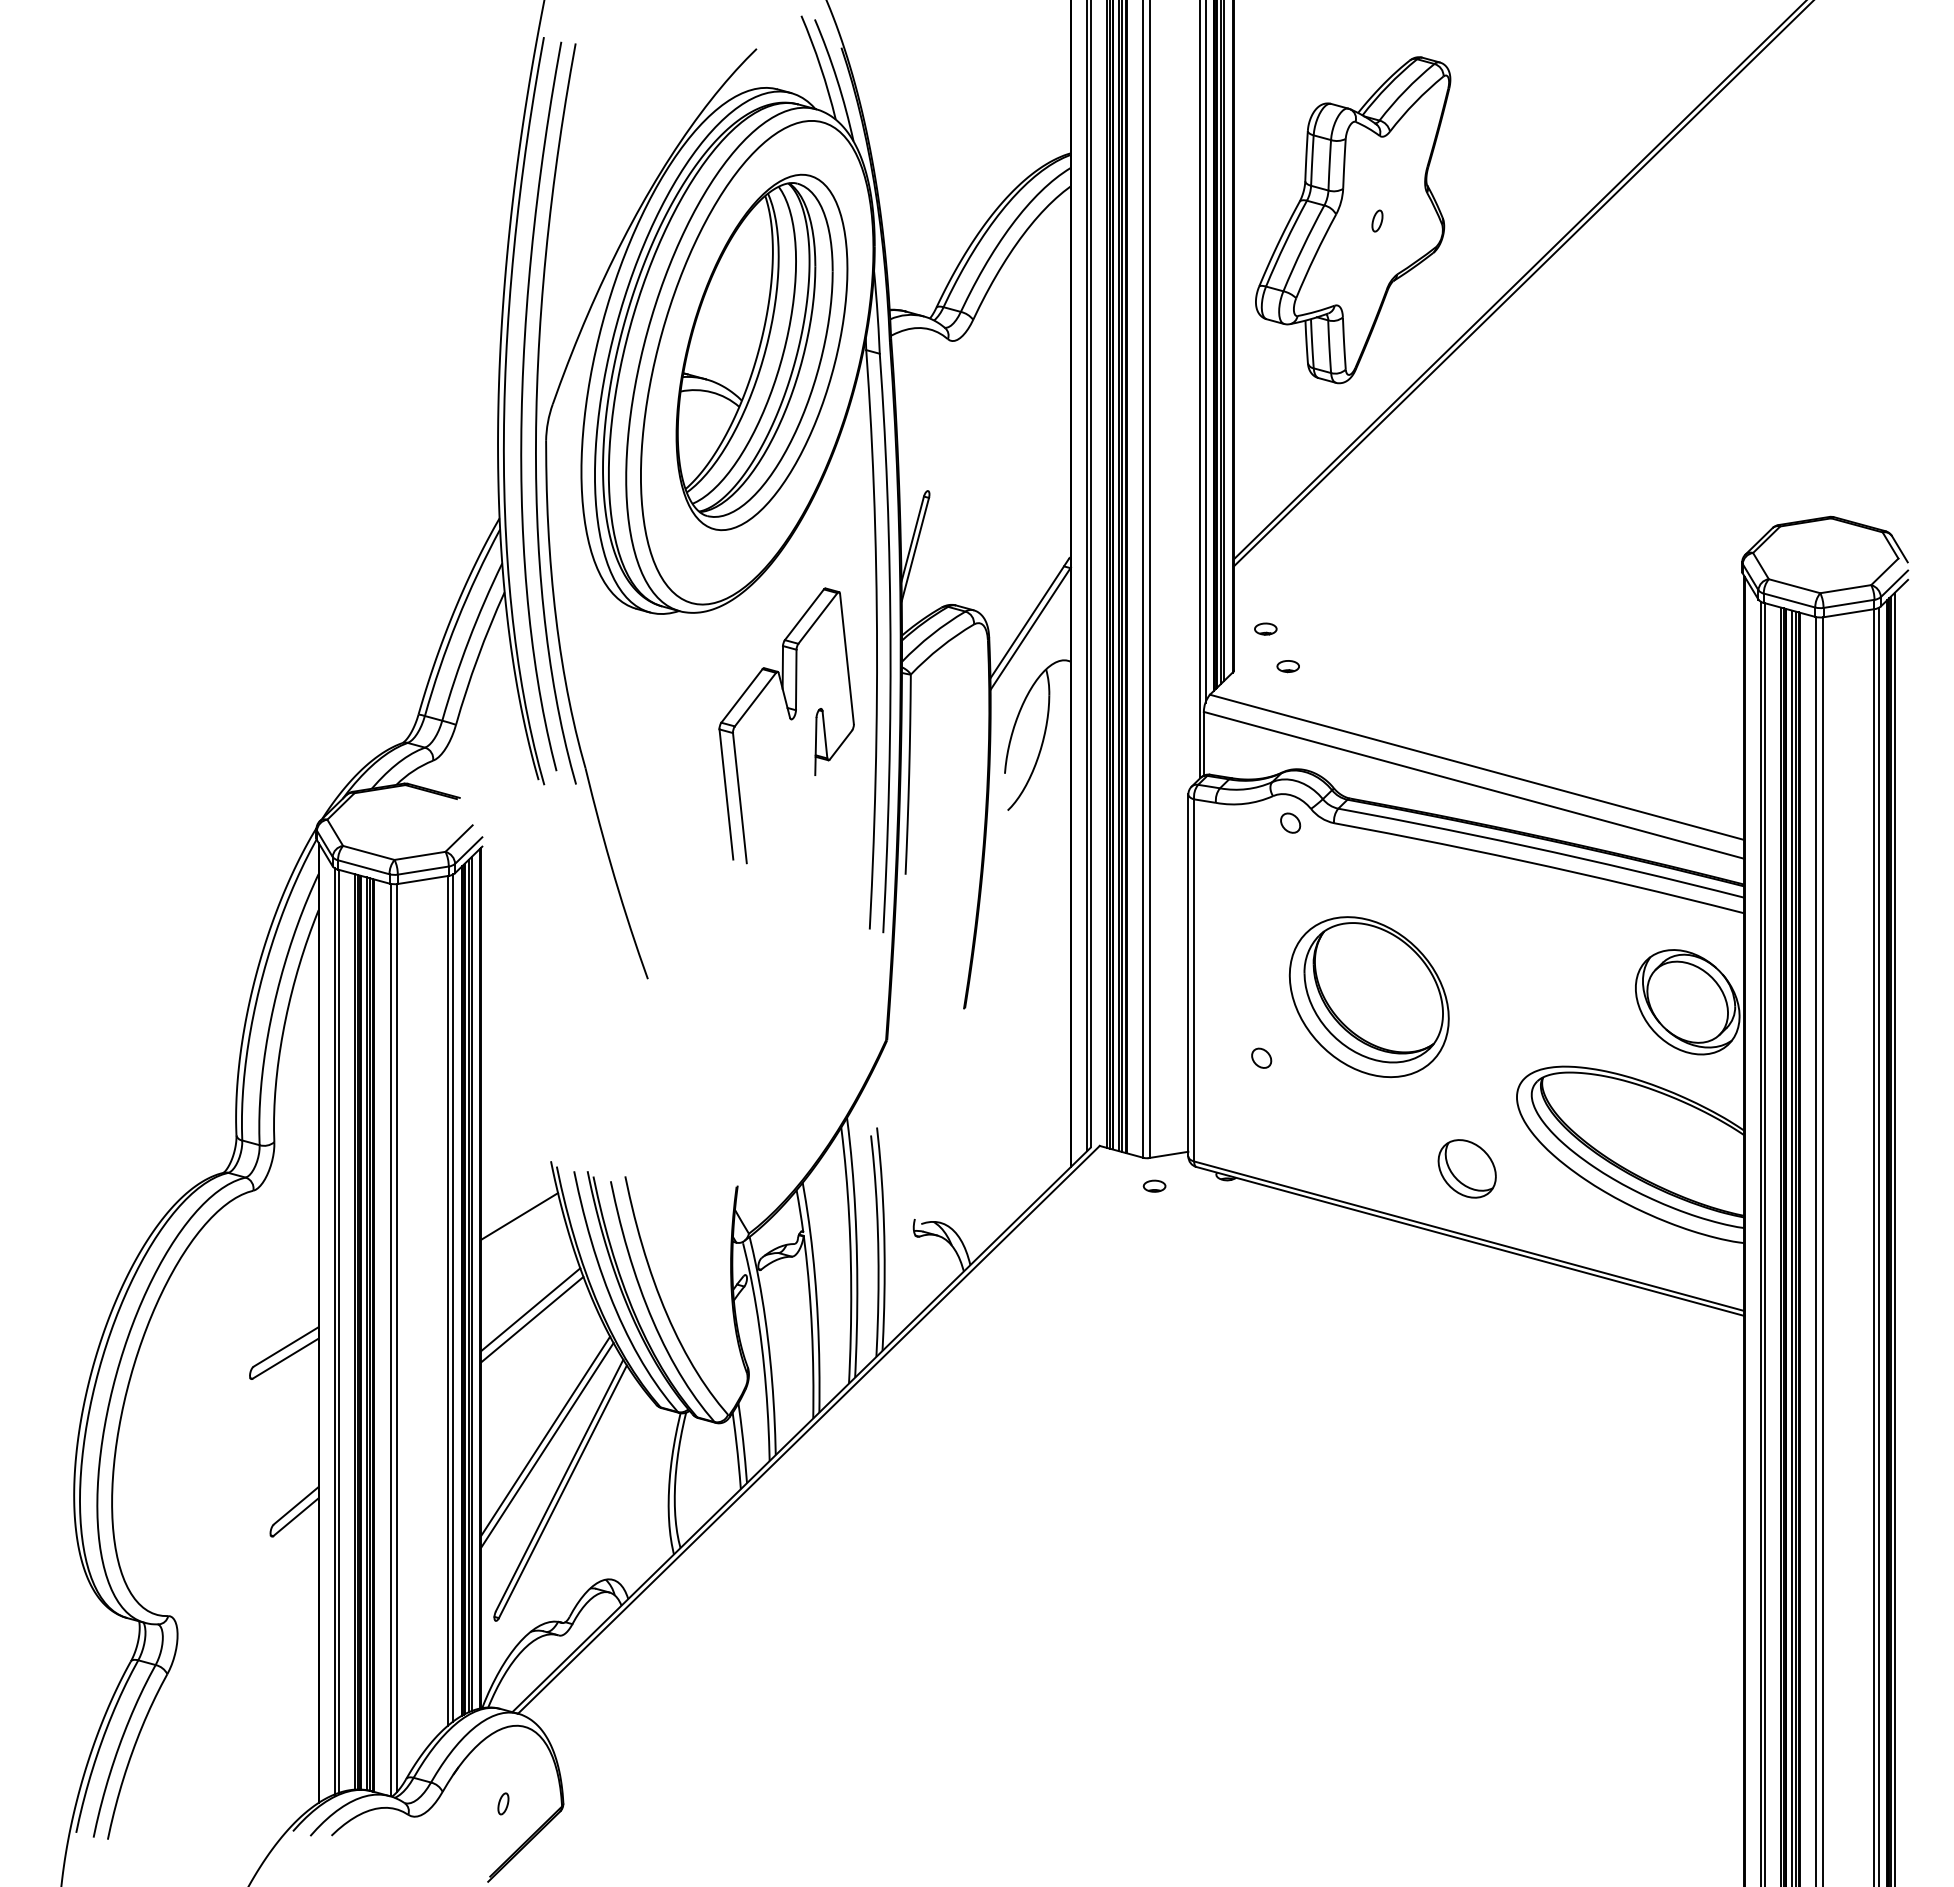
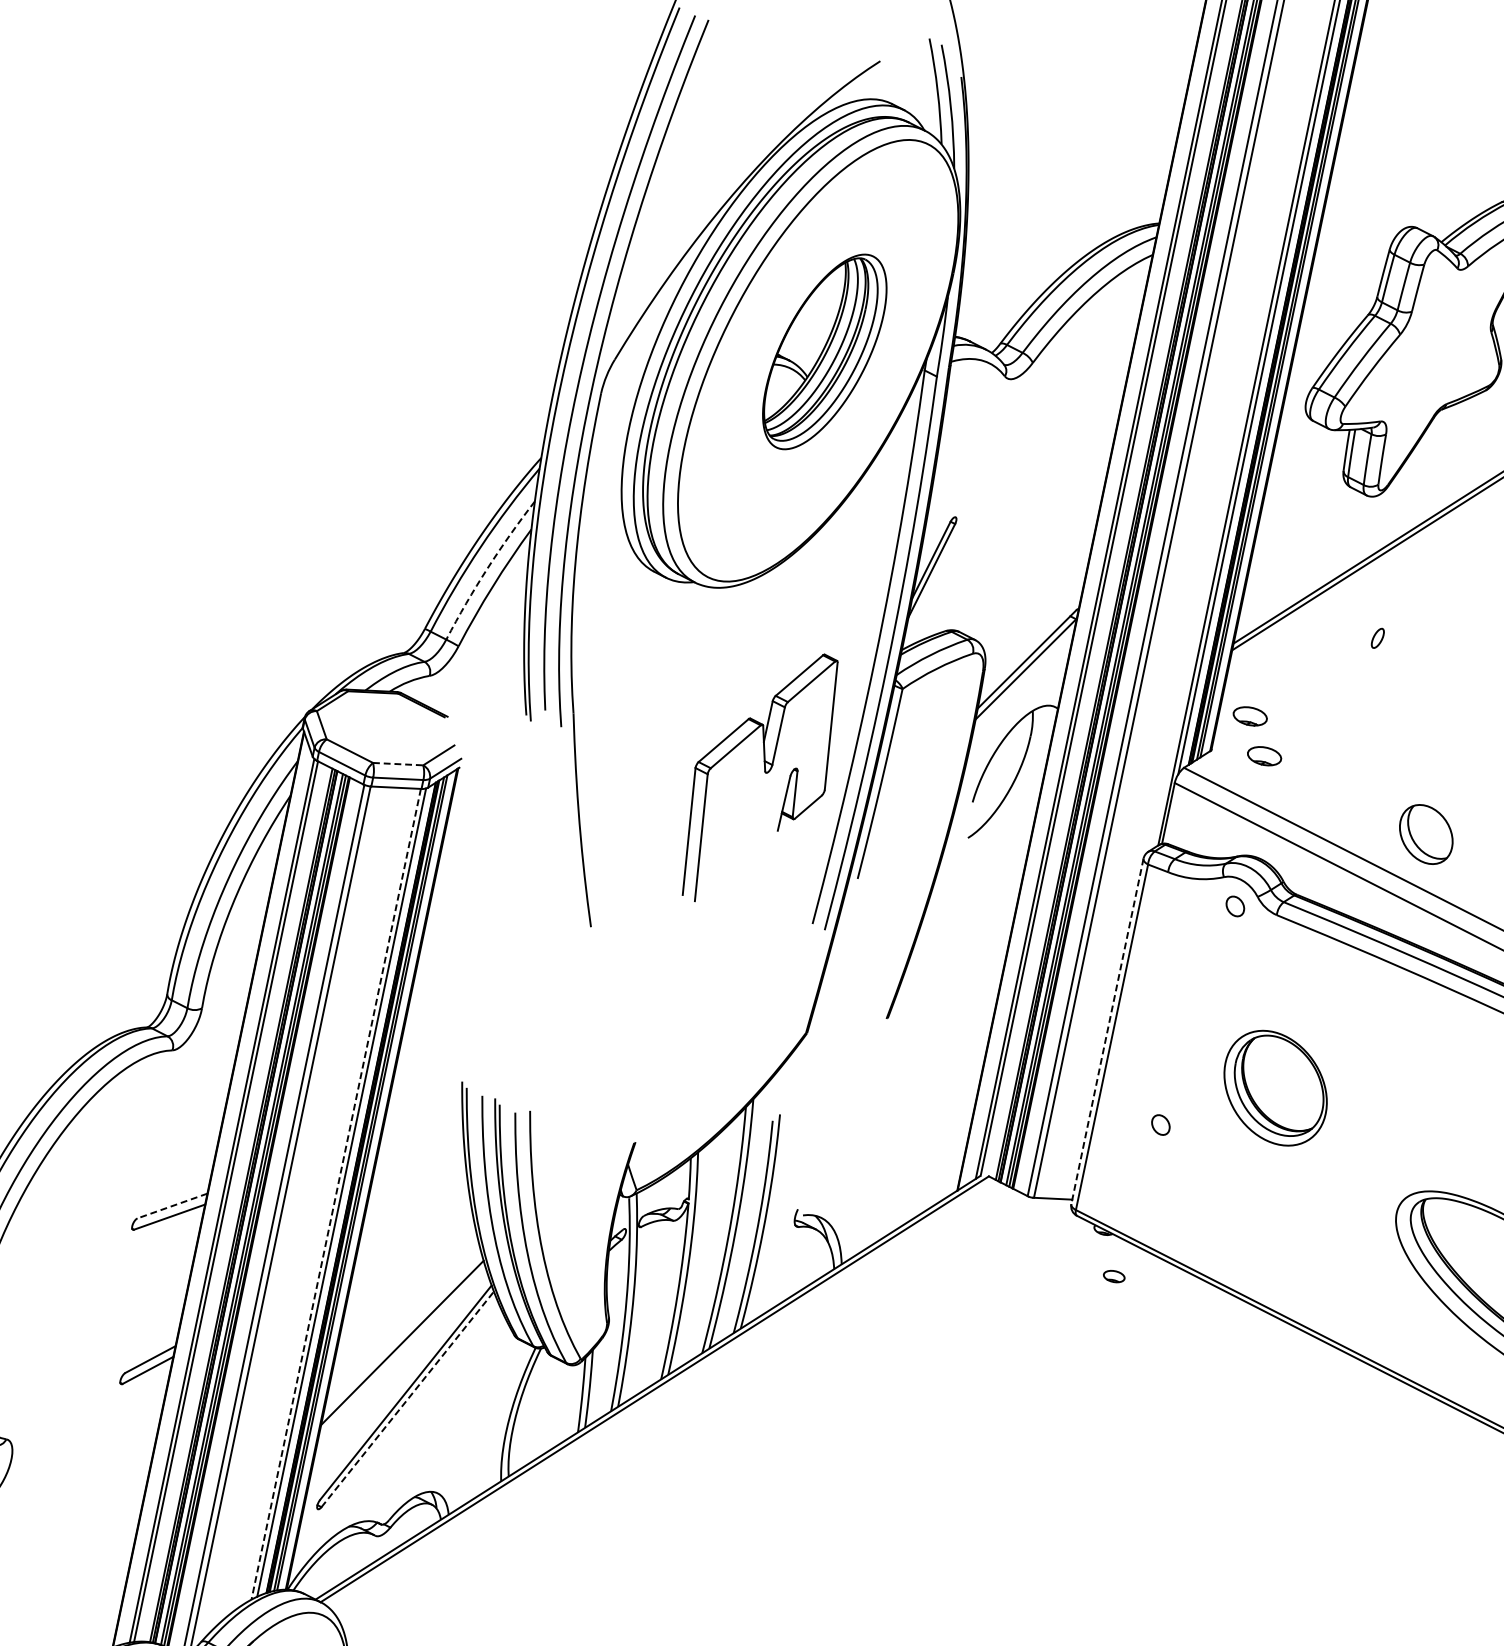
part: (1377, 220) -> (1378, 637), moved
part: (761, 352) -> (824, 351), size x0.6
part: (1265, 628) -> (1250, 715), size x1.6
arc: (468, 640) -> (487, 568), solid -> dashed
part: (1287, 666) -> (1263, 756), size x1.6
part: (789, 719) -> (764, 772), moved
line: (420, 855) -> (398, 763), solid -> dashed
line: (1188, 975) -> (1107, 1031), solid -> dashed
part: (1368, 997) -> (1274, 1088), size x0.7
part: (1466, 1168) -> (1425, 834), moved
part: (1154, 1185) -> (1114, 1275), moved
line: (519, 1216) -> (421, 1128), removed
line: (448, 1300) -> (336, 1194), solid -> dashed
line: (530, 1309) -> (413, 1218), removed
line: (532, 1319) -> (413, 1228), removed
line: (285, 1347) -> (171, 1206), solid -> dashed
line: (547, 1445) -> (402, 1352), removed
line: (562, 1491) -> (407, 1399), solid -> dashed

